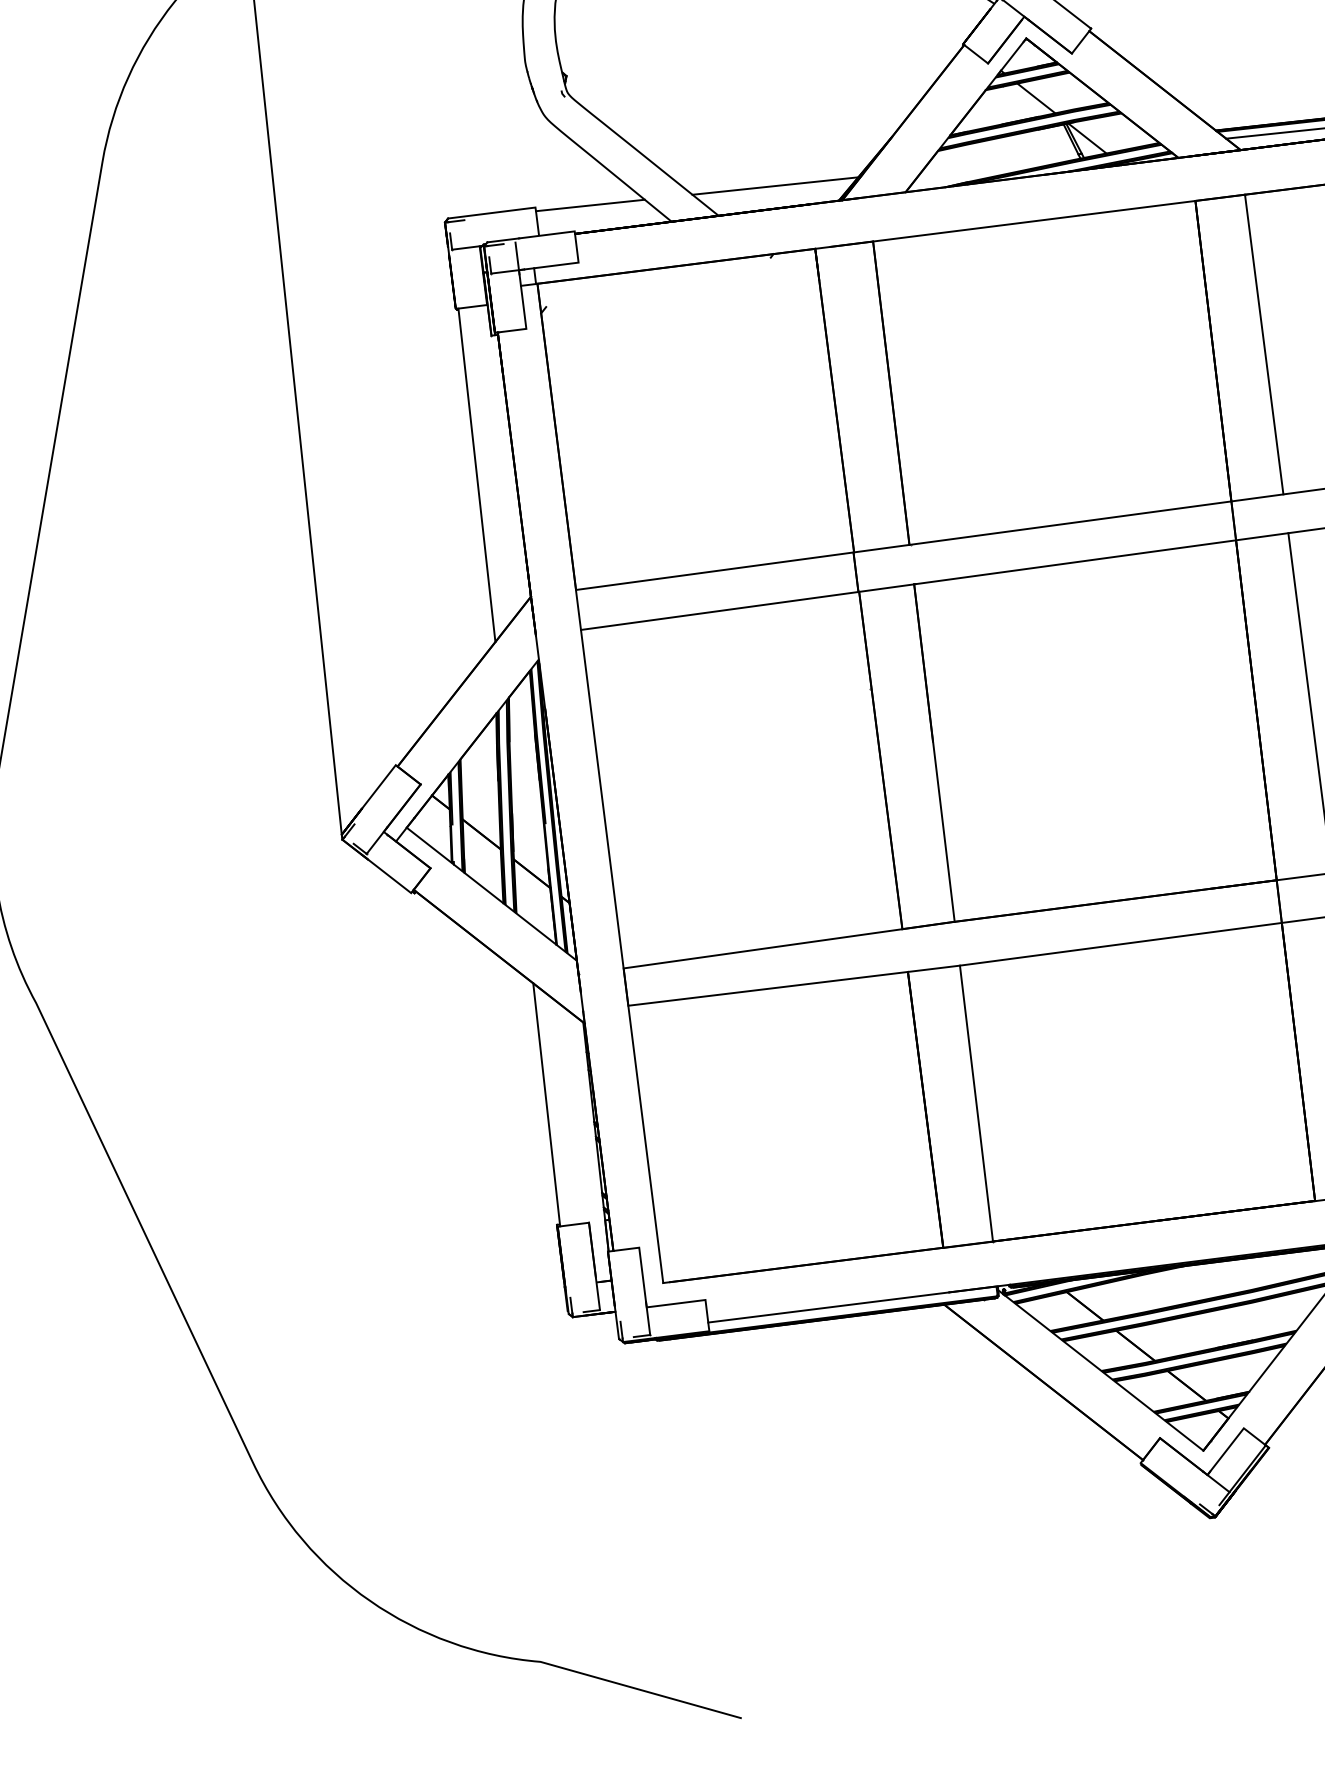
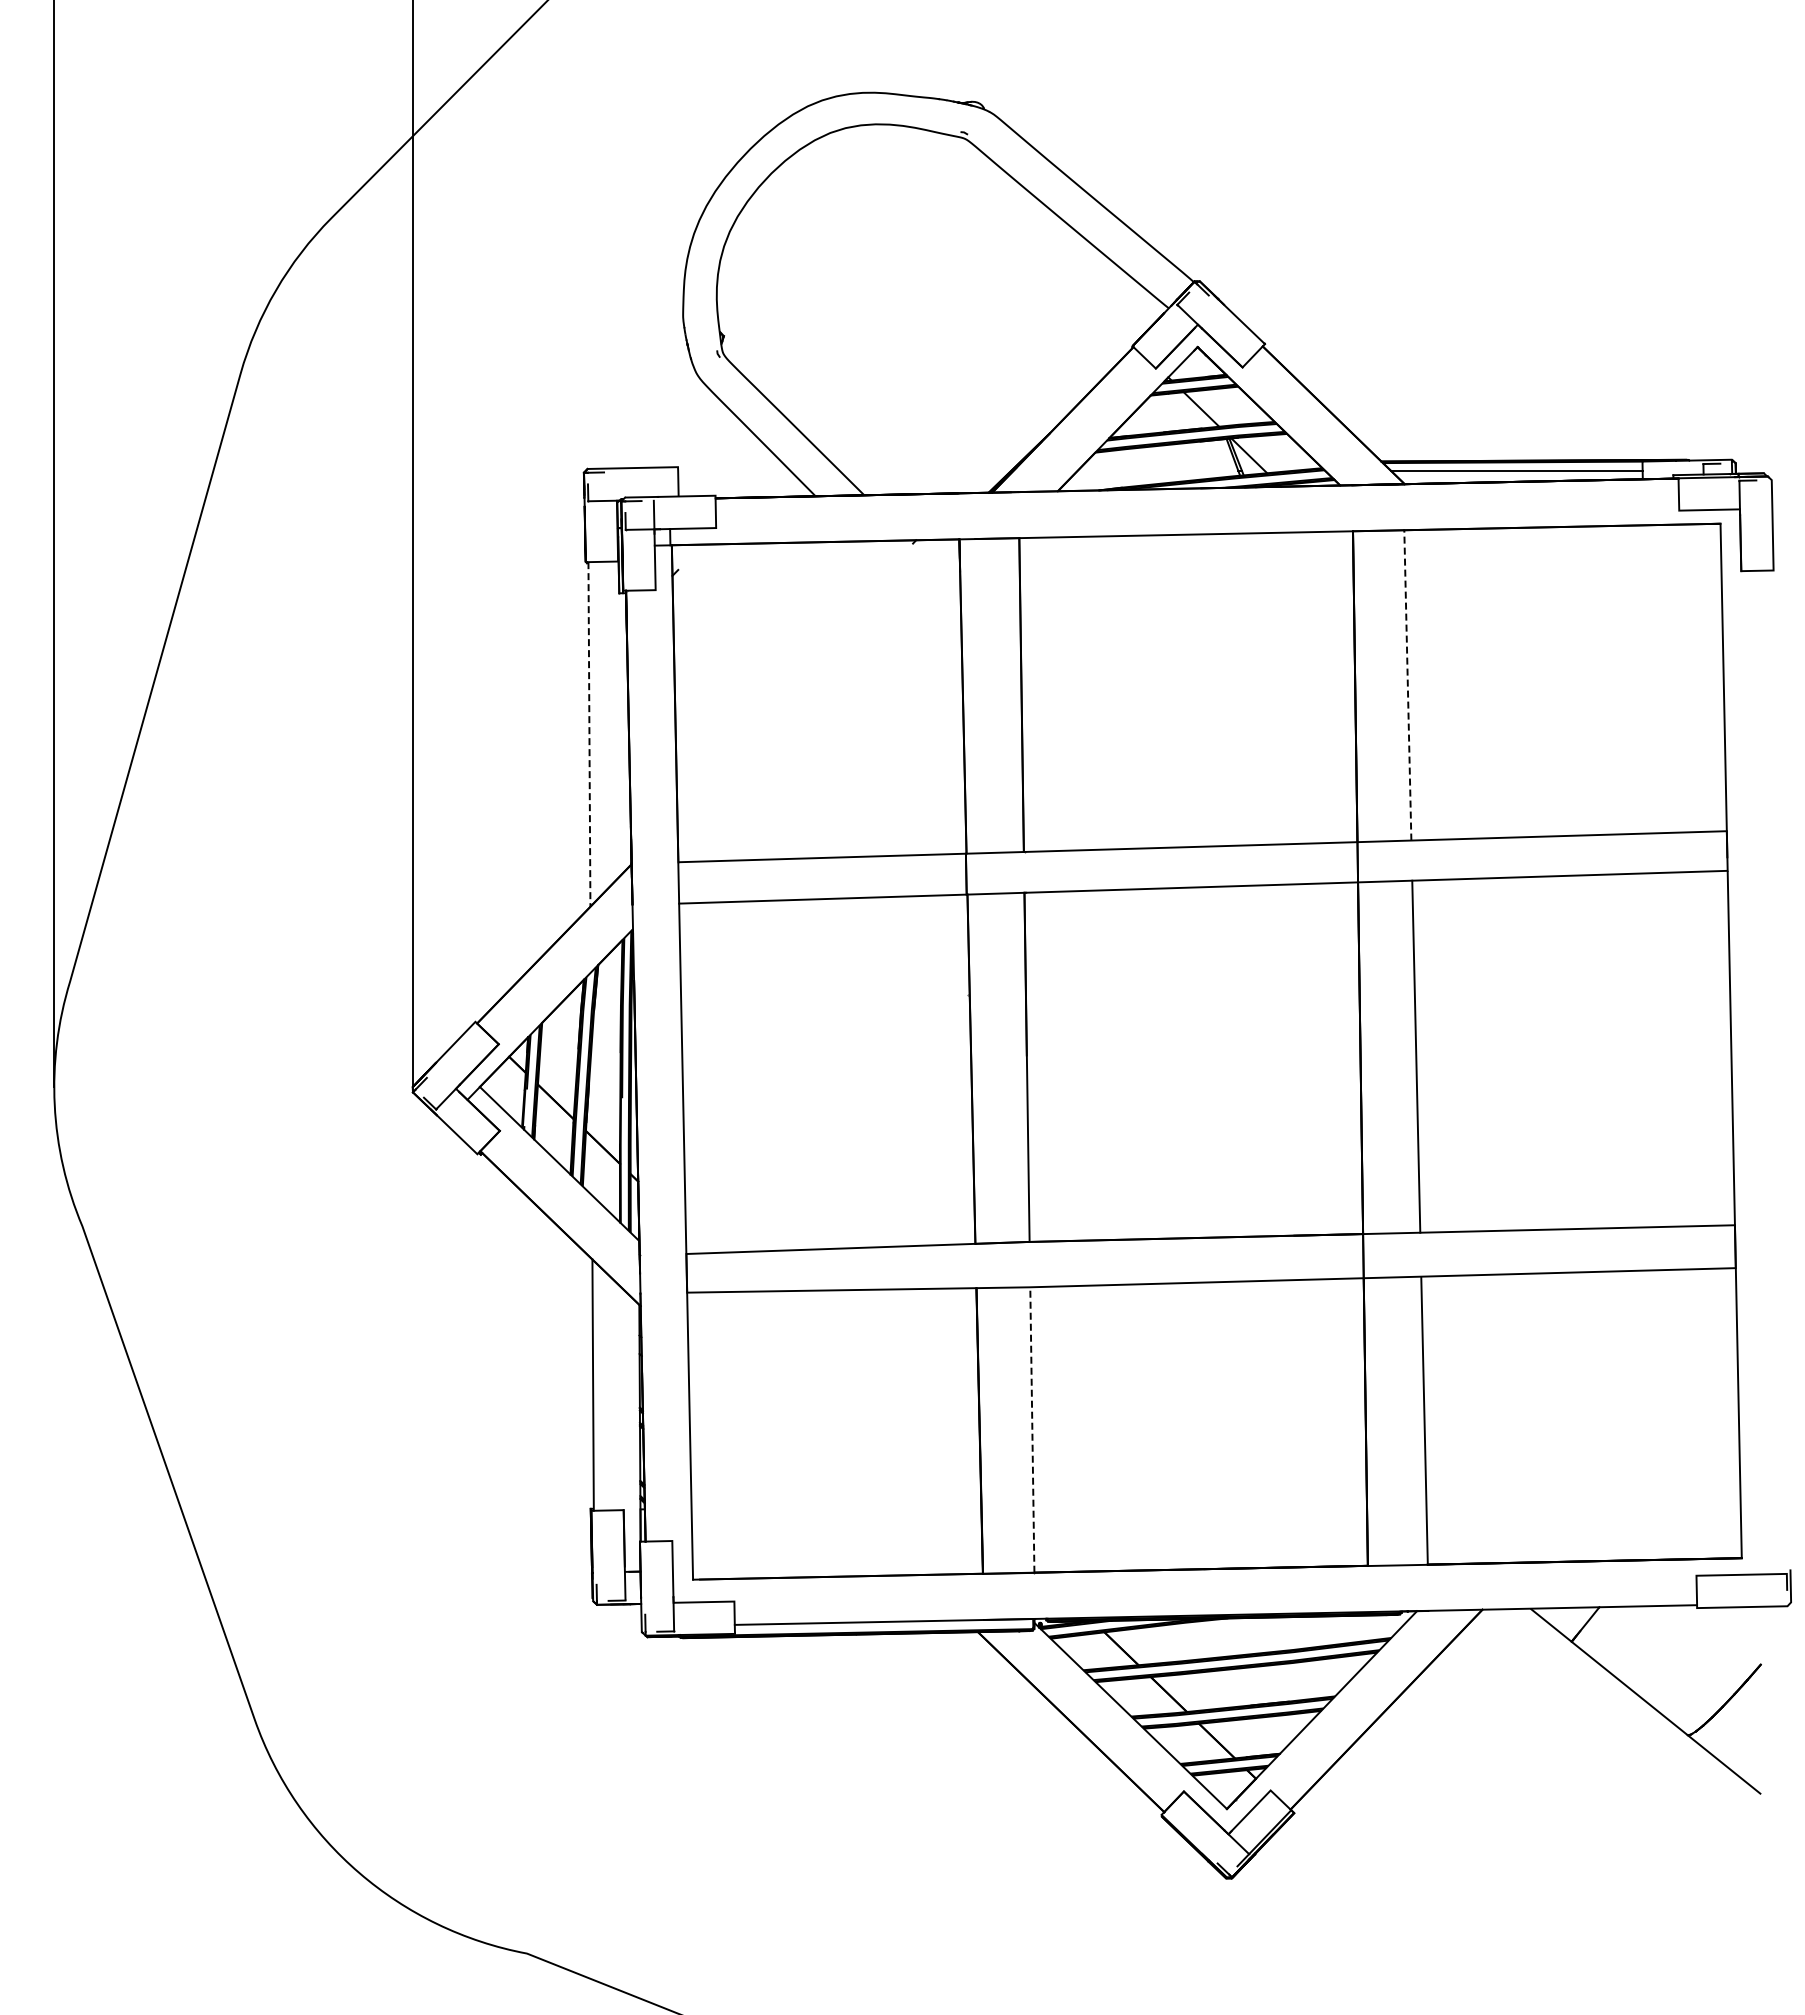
line: (775, 185) -> (925, 470), removed
line: (590, 205) -> (734, 470), removed
line: (1263, 343) -> (1407, 684), solid -> dashed
line: (476, 475) -> (589, 734), solid -> dashed
line: (976, 1103) -> (1032, 1429), solid -> dashed

